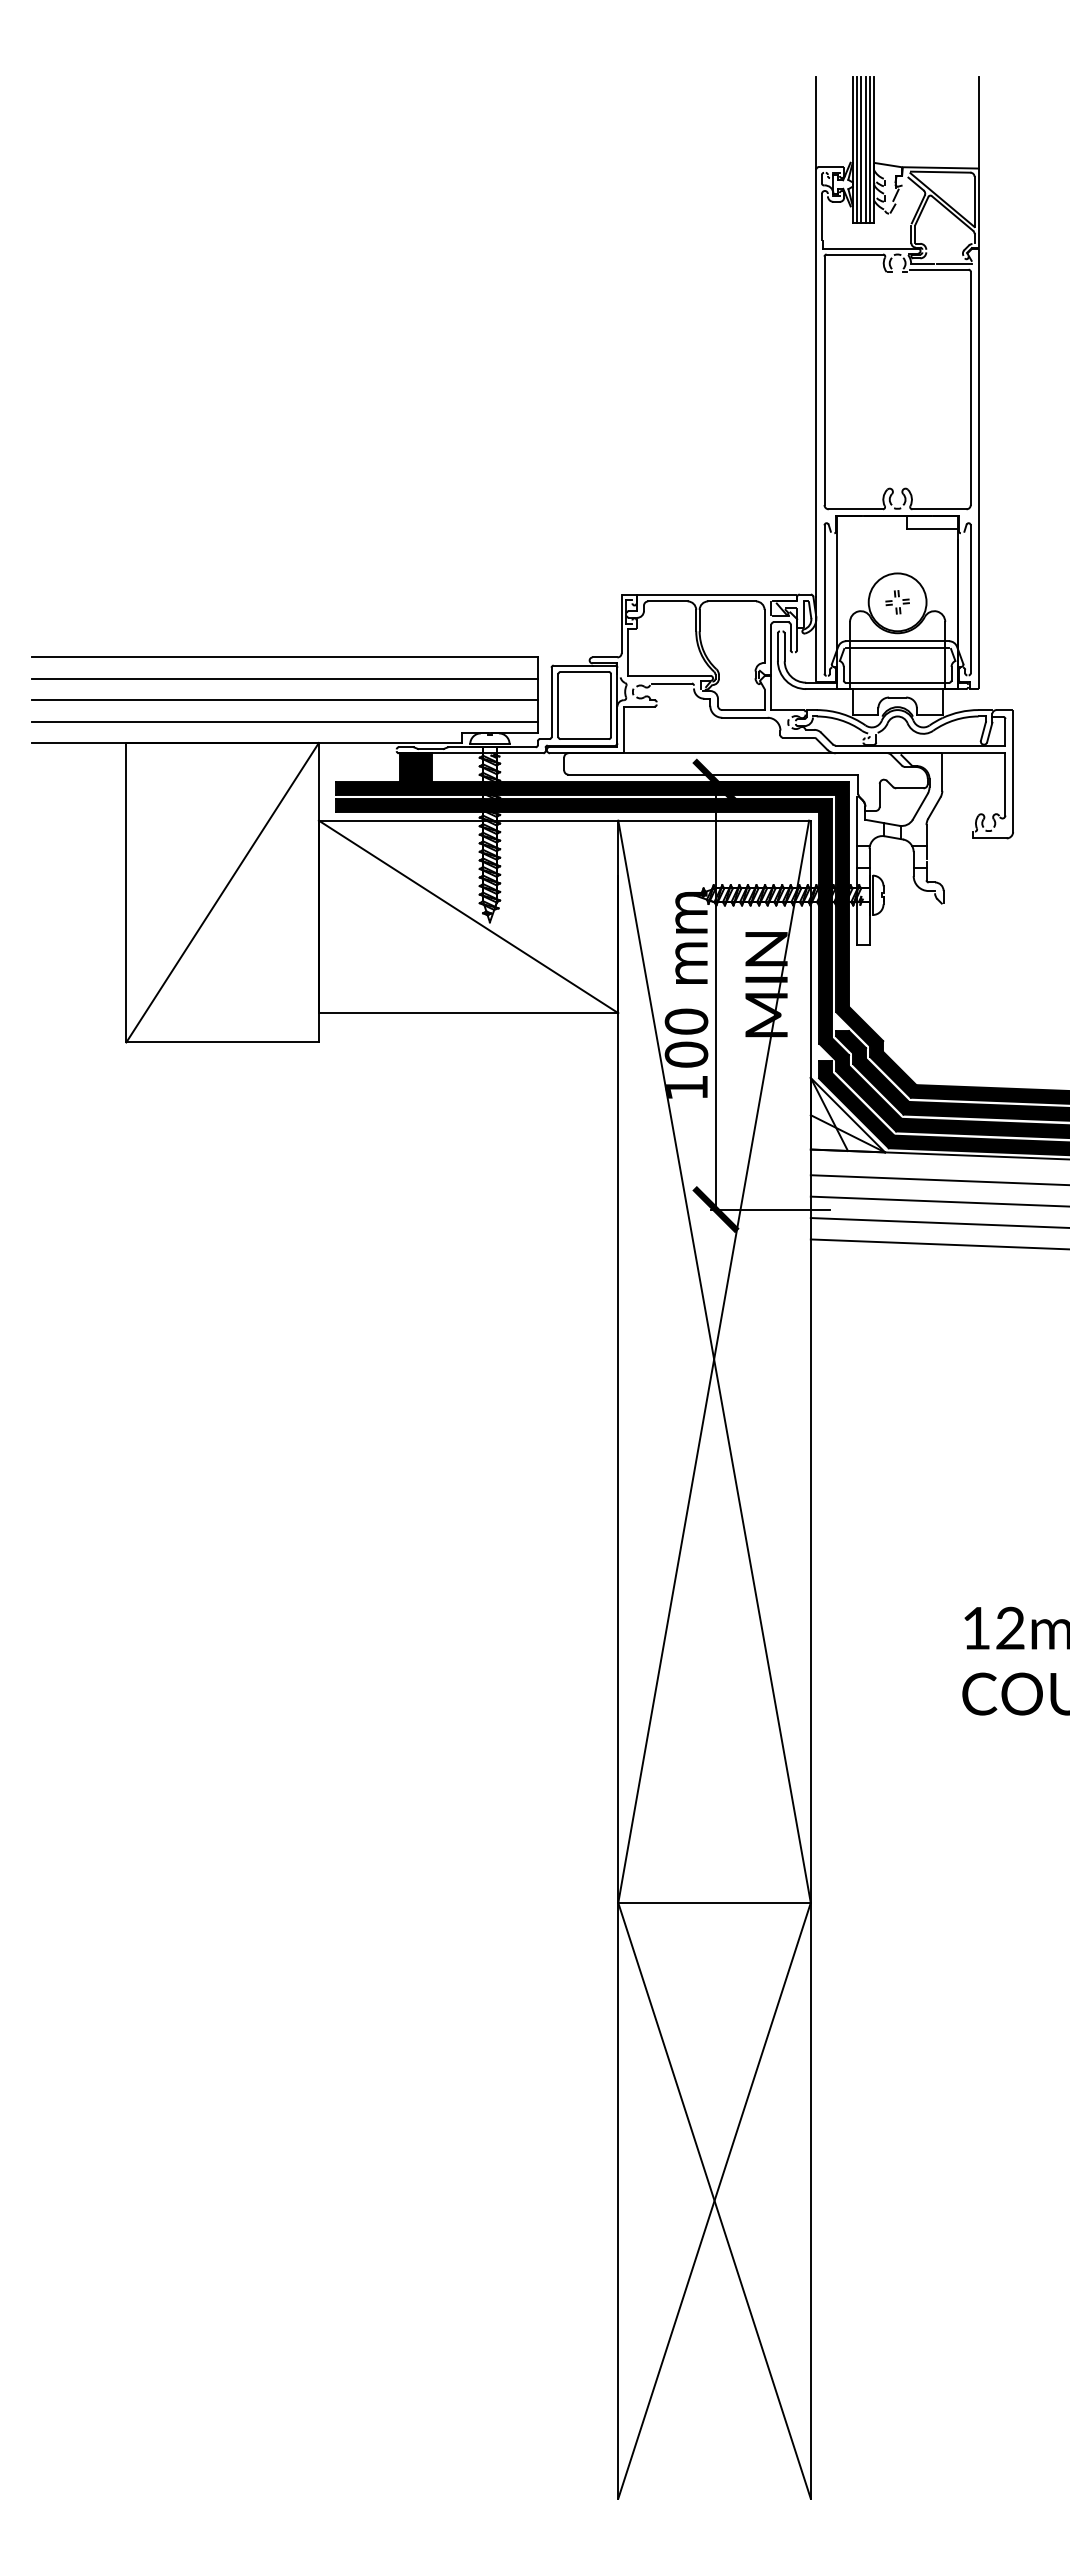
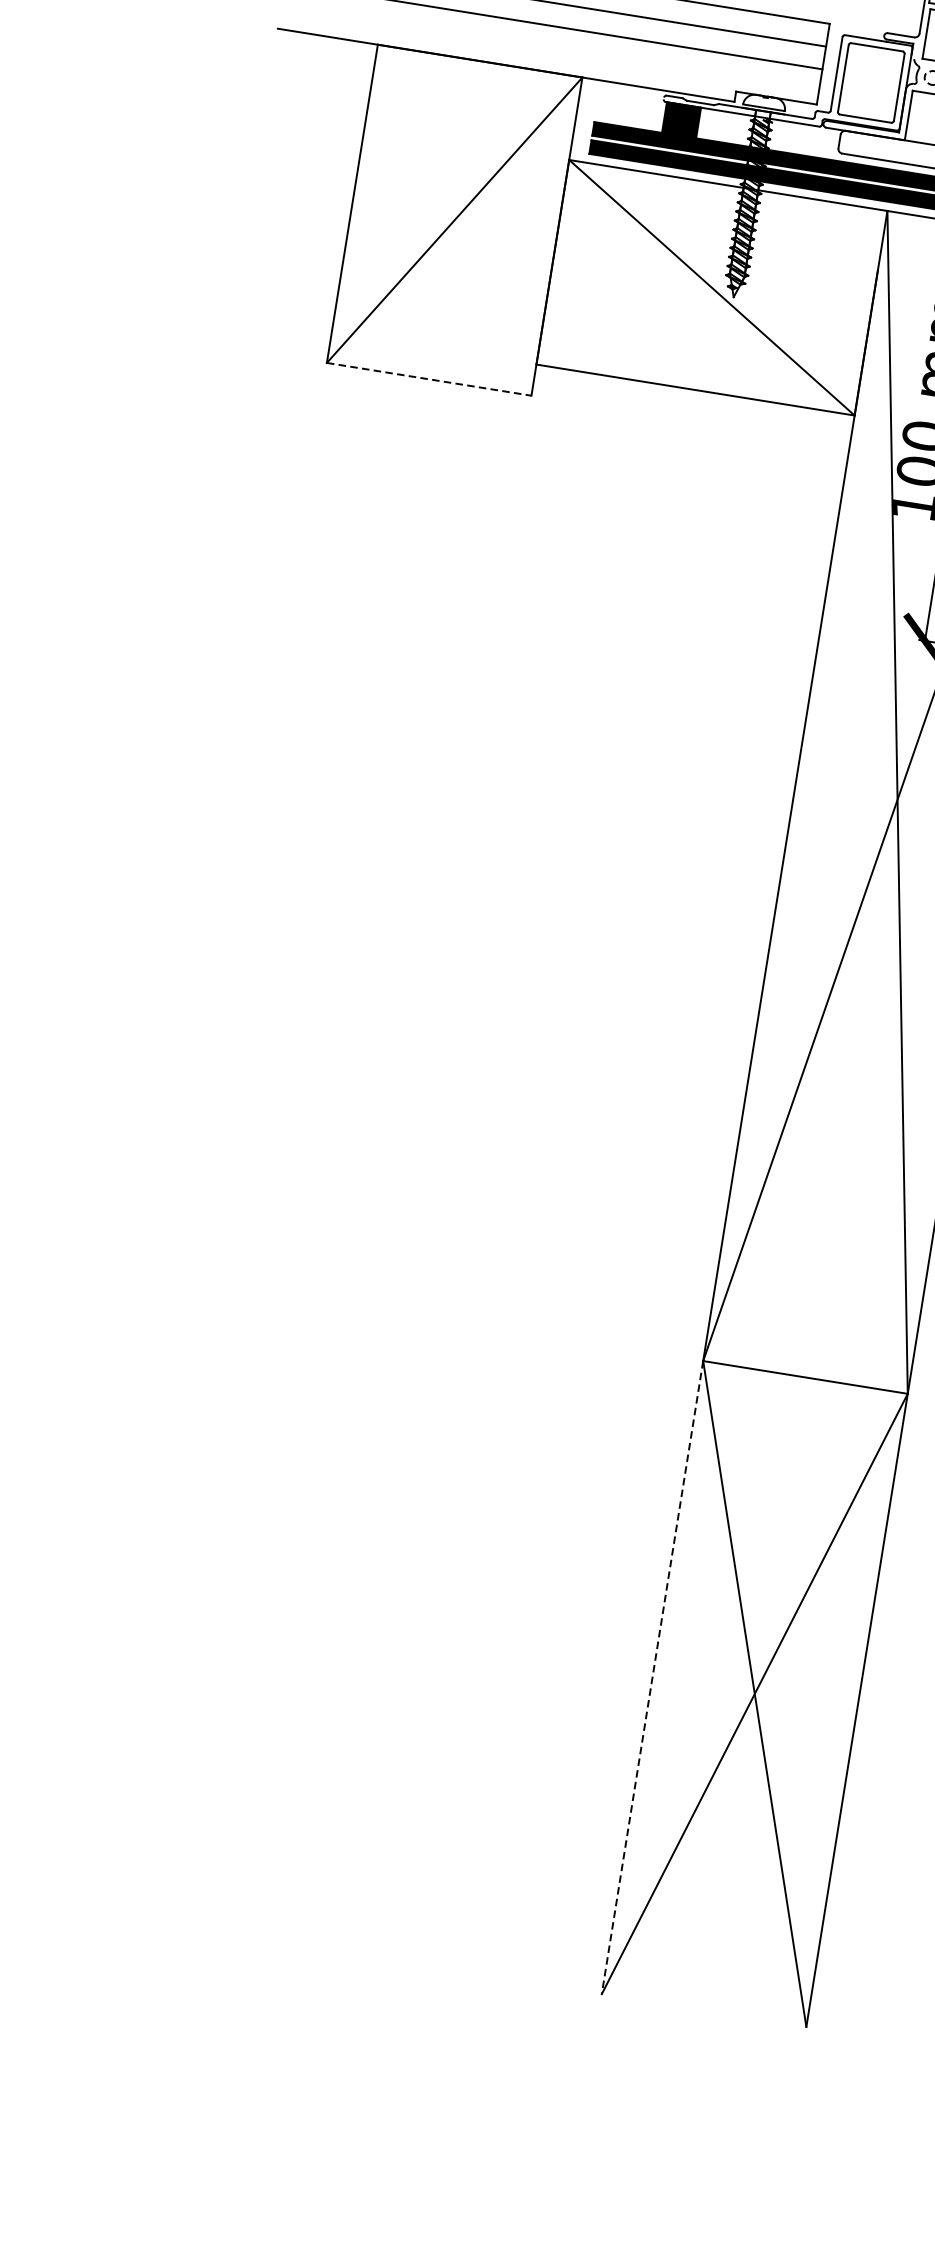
line: (284, 721) -> (549, 48), removed
line: (223, 1042) -> (430, 379), solid -> dashed
line: (618, 2200) -> (652, 1677), solid -> dashed

